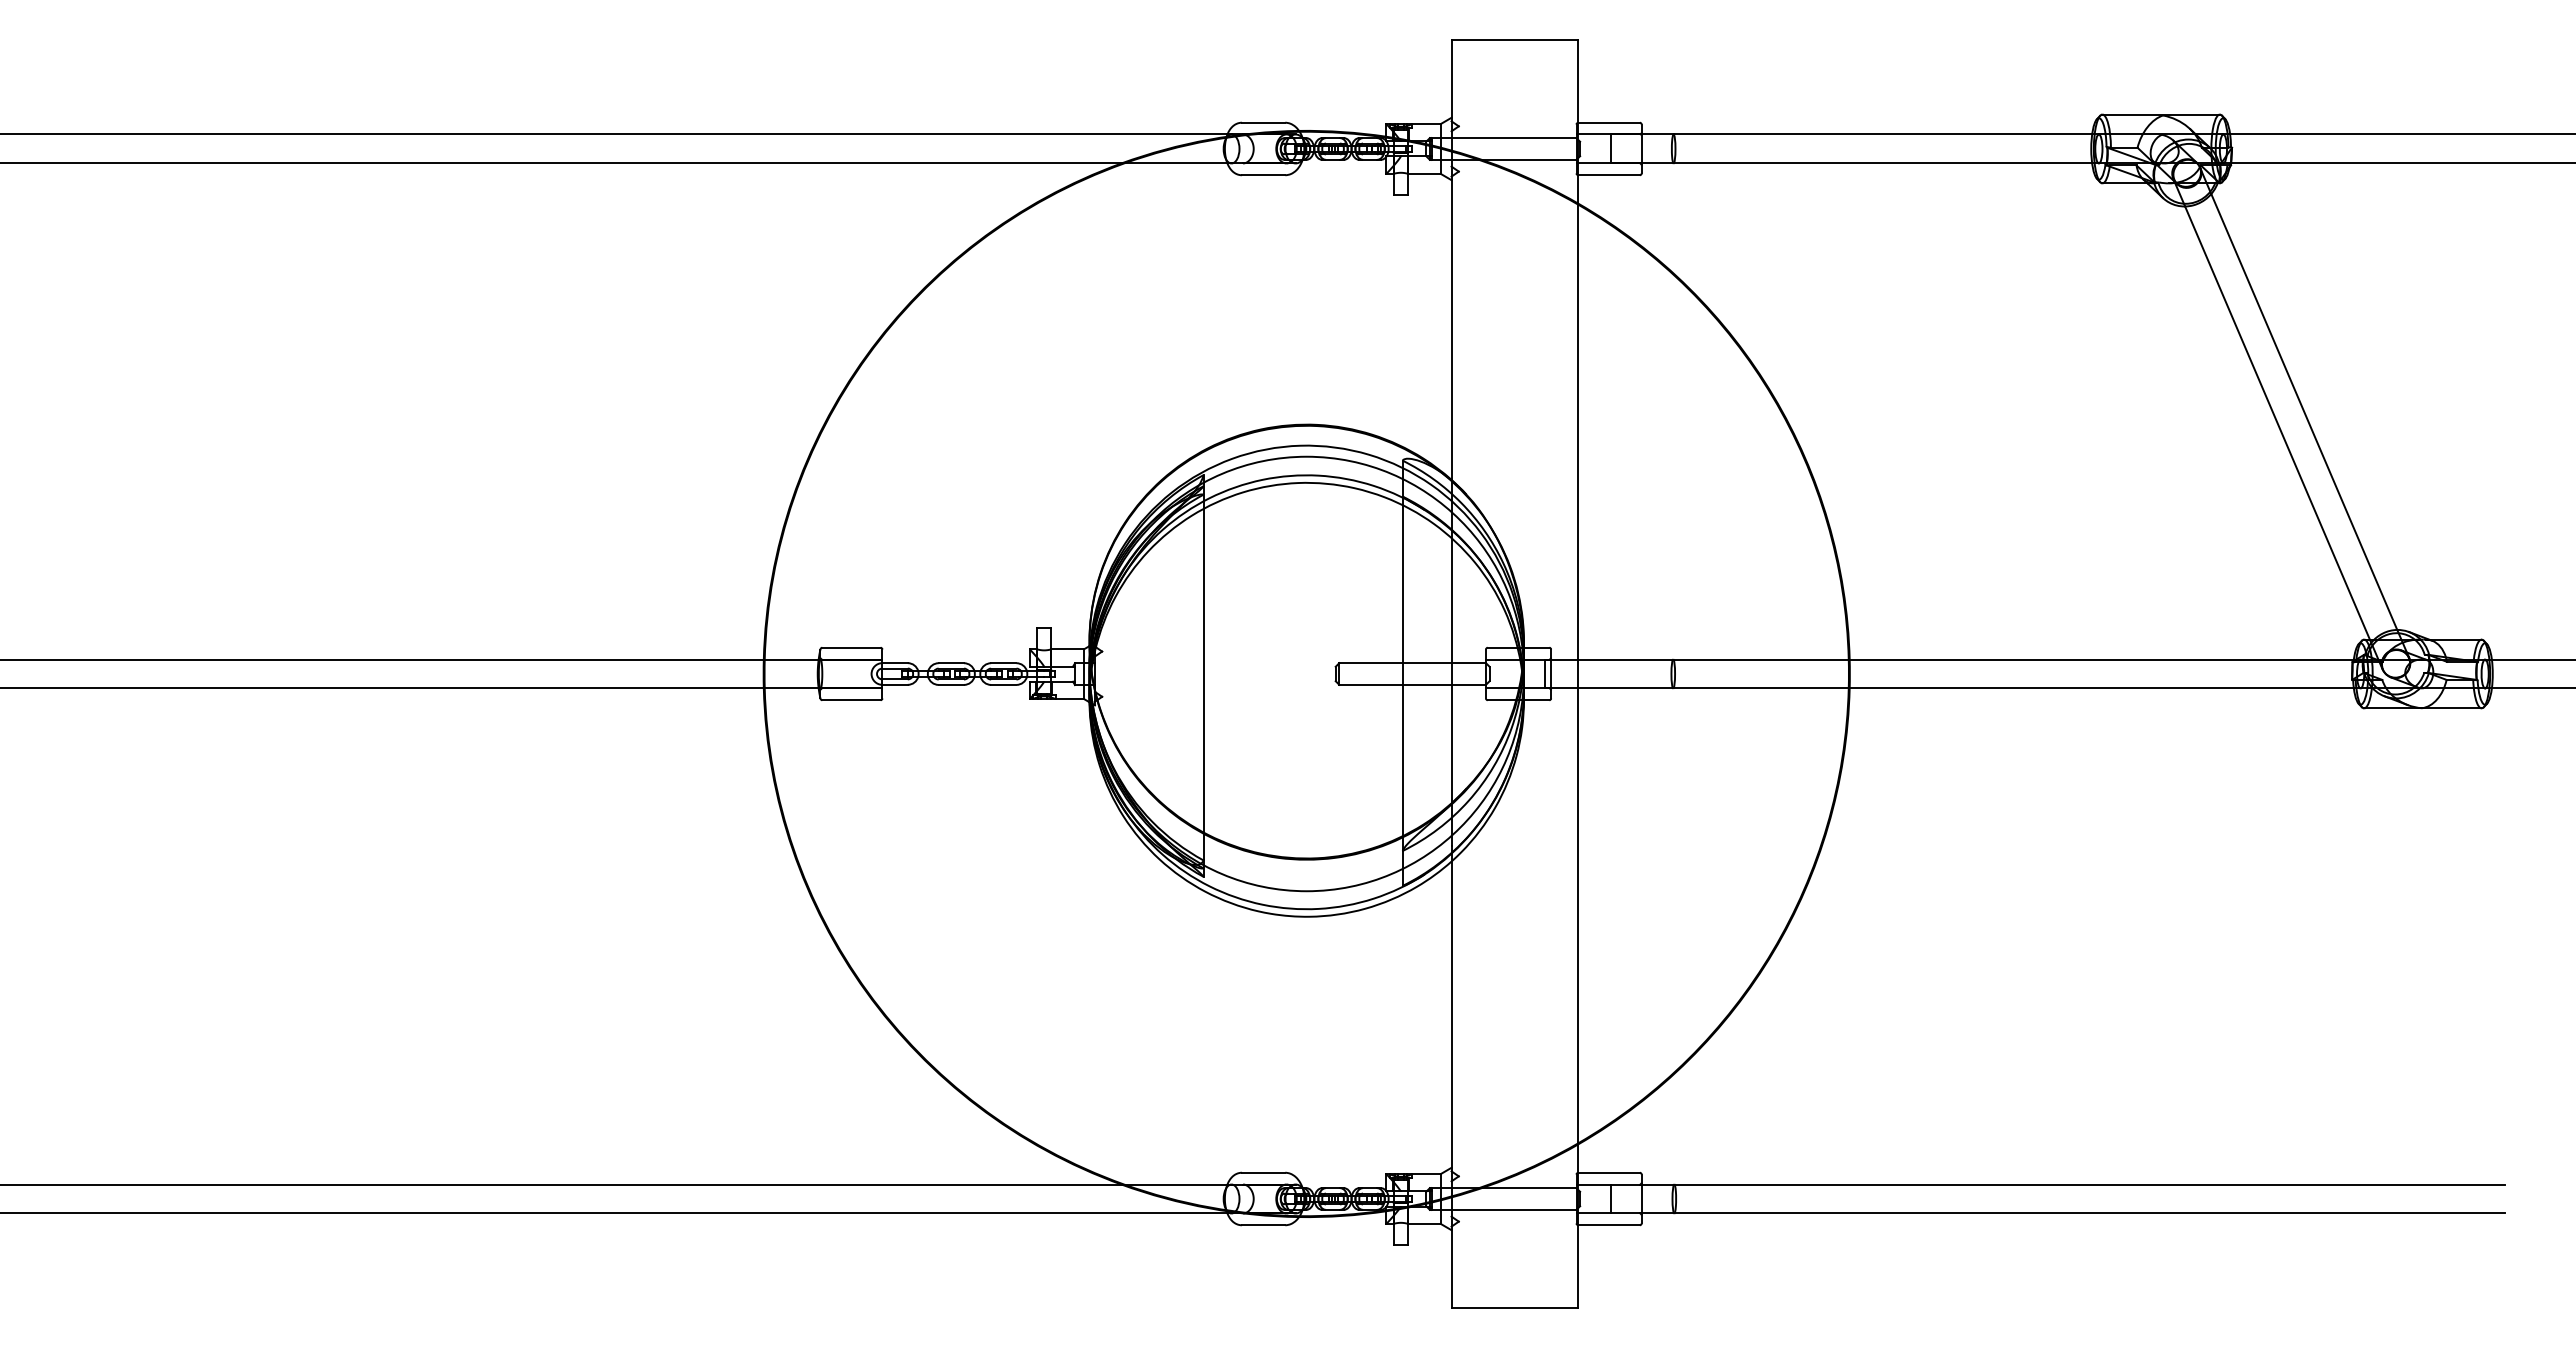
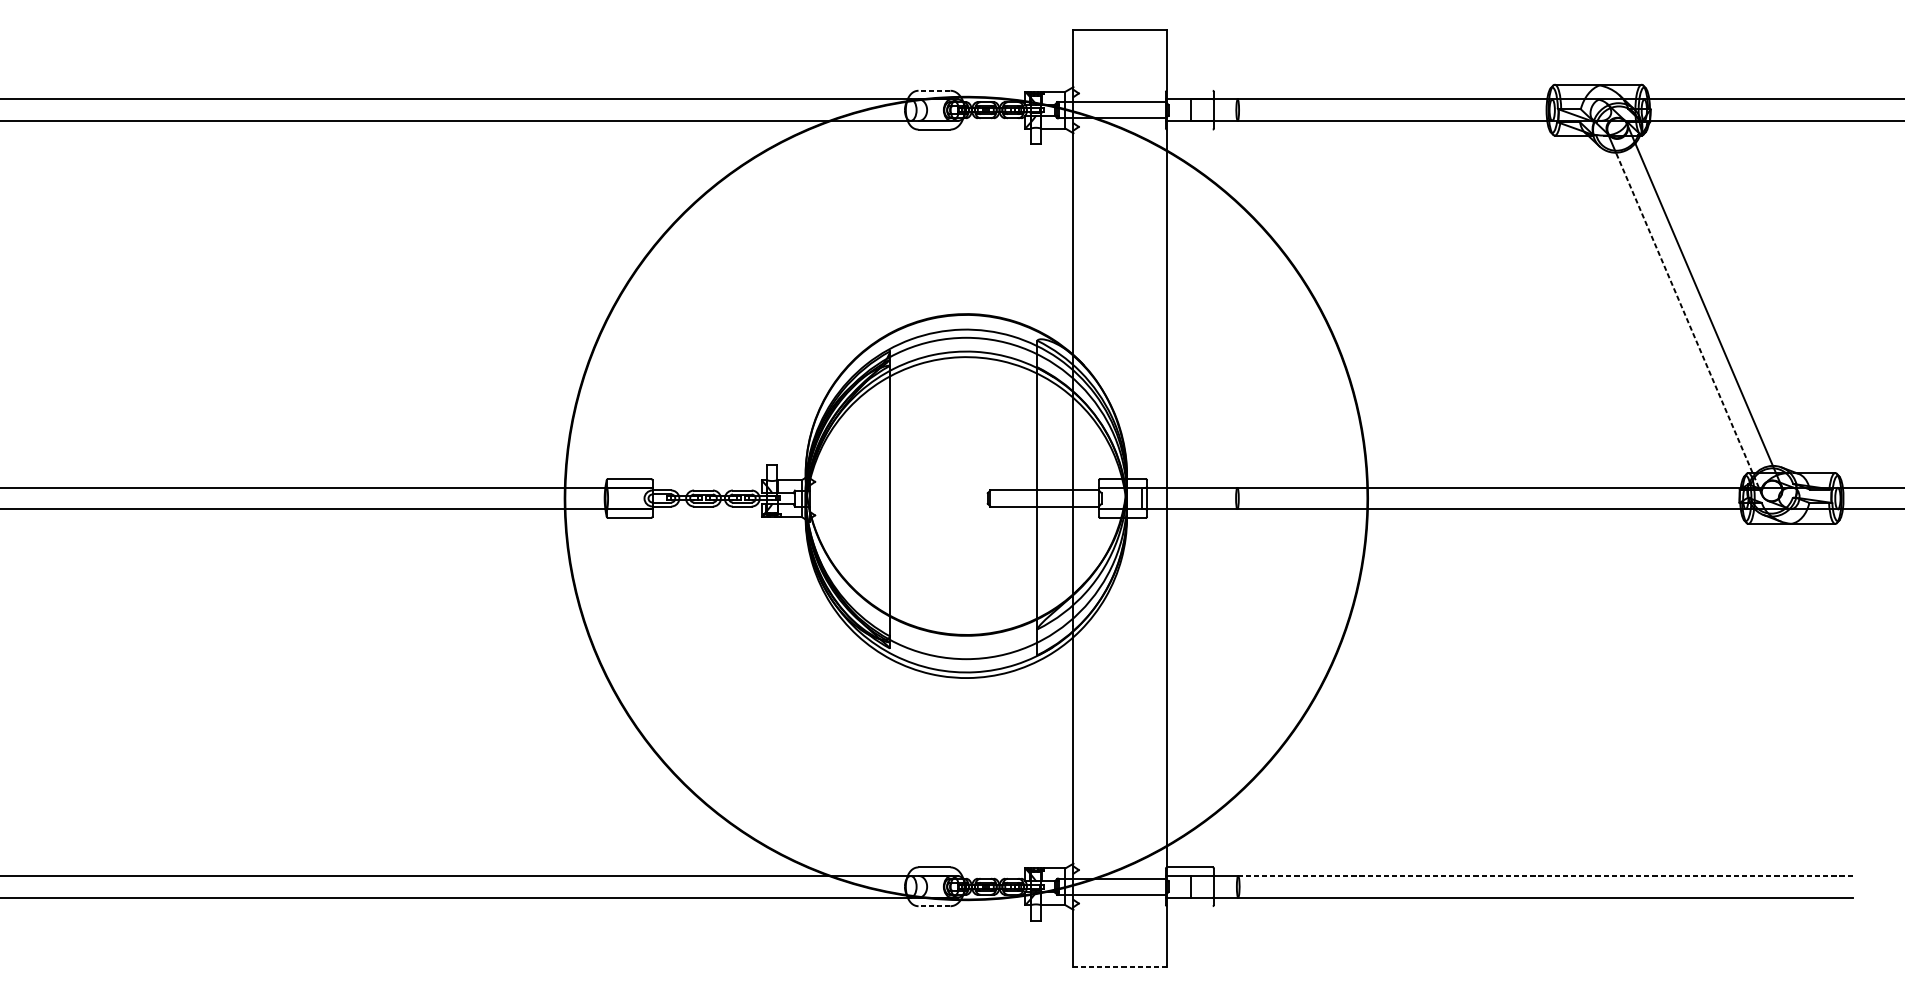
line: (1263, 122) -> (934, 90), solid -> dashed
line: (1608, 122) -> (1189, 90), removed
line: (1608, 175) -> (1189, 129), removed
line: (2283, 438) -> (1688, 324), solid -> dashed
line: (2089, 1184) -> (1545, 876), solid -> dashed
line: (1263, 1225) -> (934, 906), solid -> dashed
line: (1608, 1225) -> (1189, 906), removed
line: (1514, 1307) -> (1120, 967), solid -> dashed

